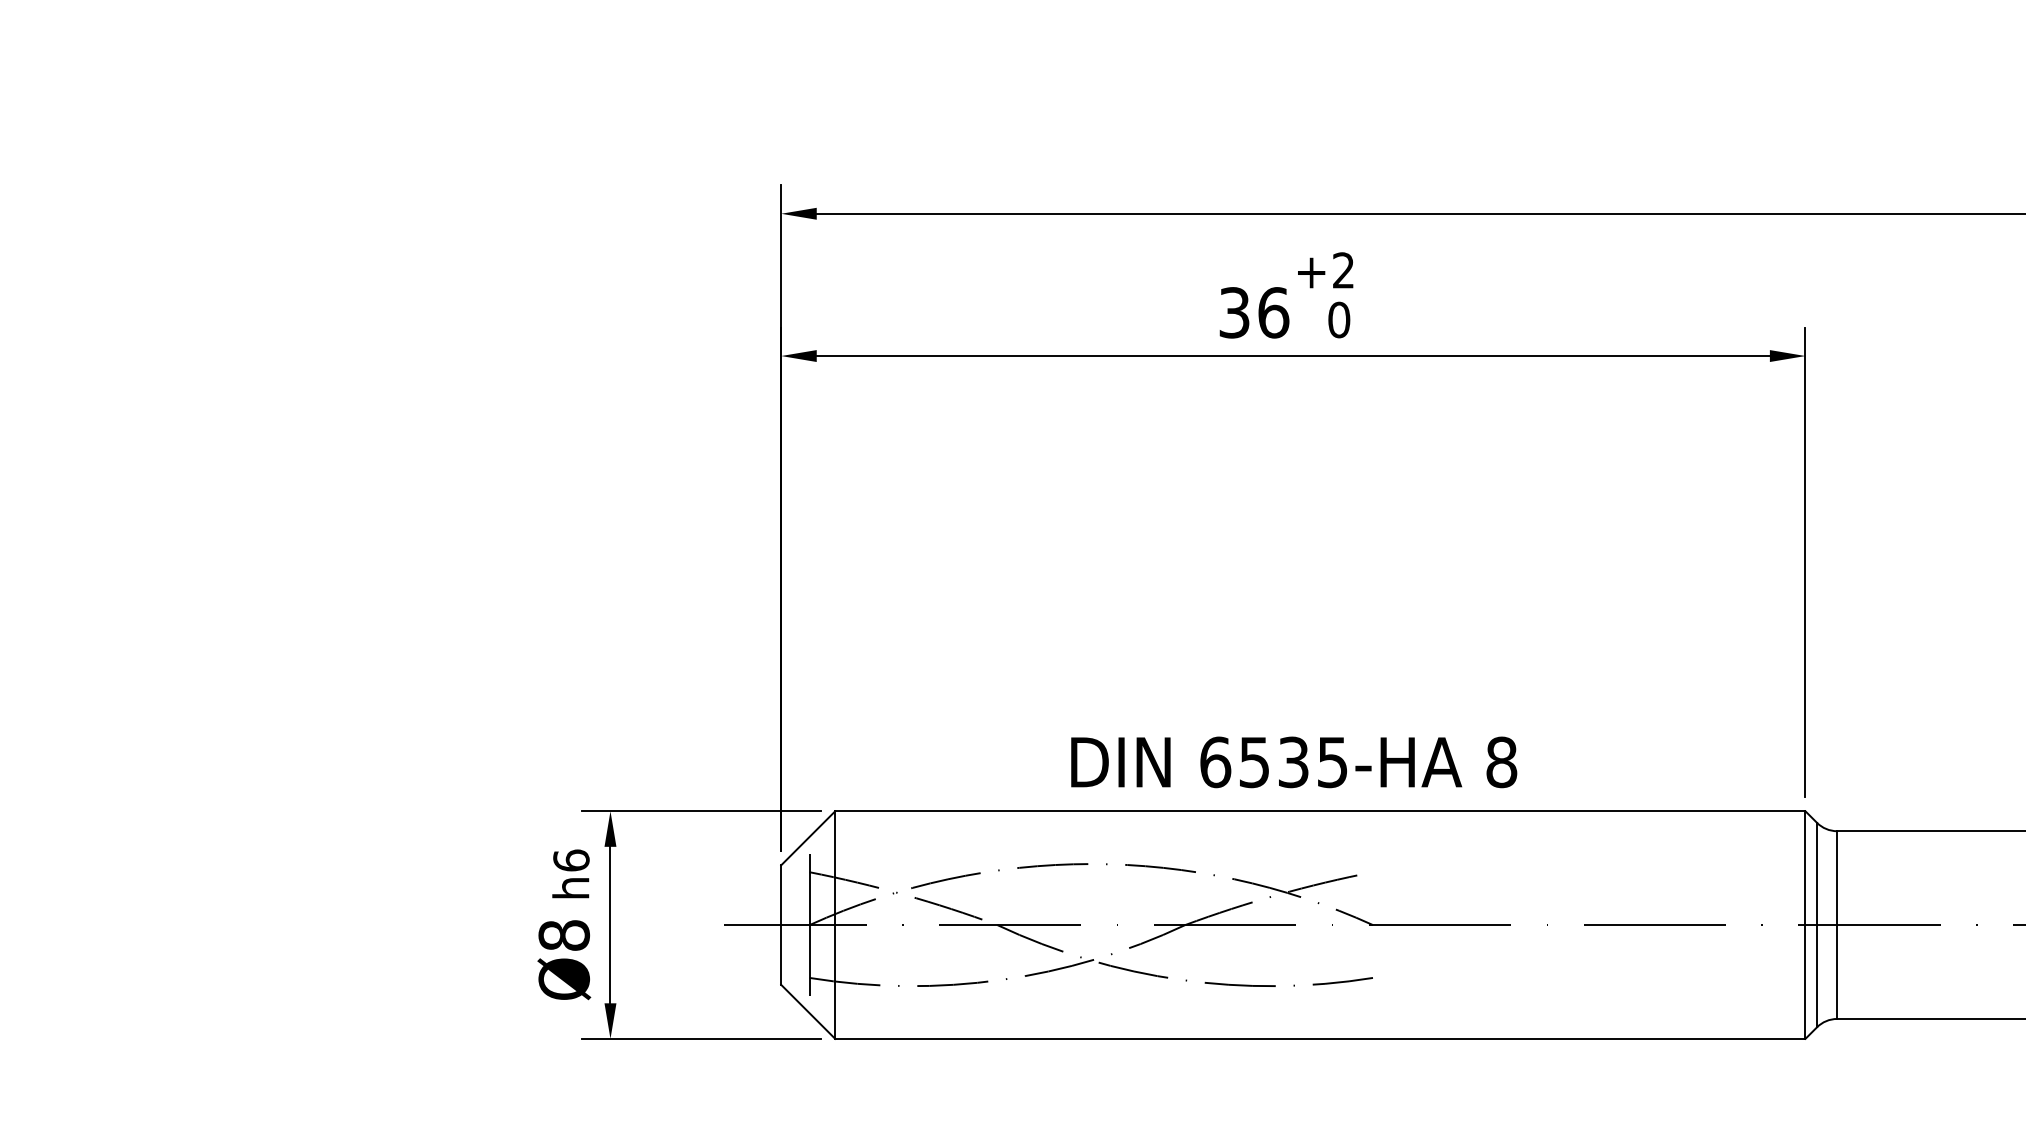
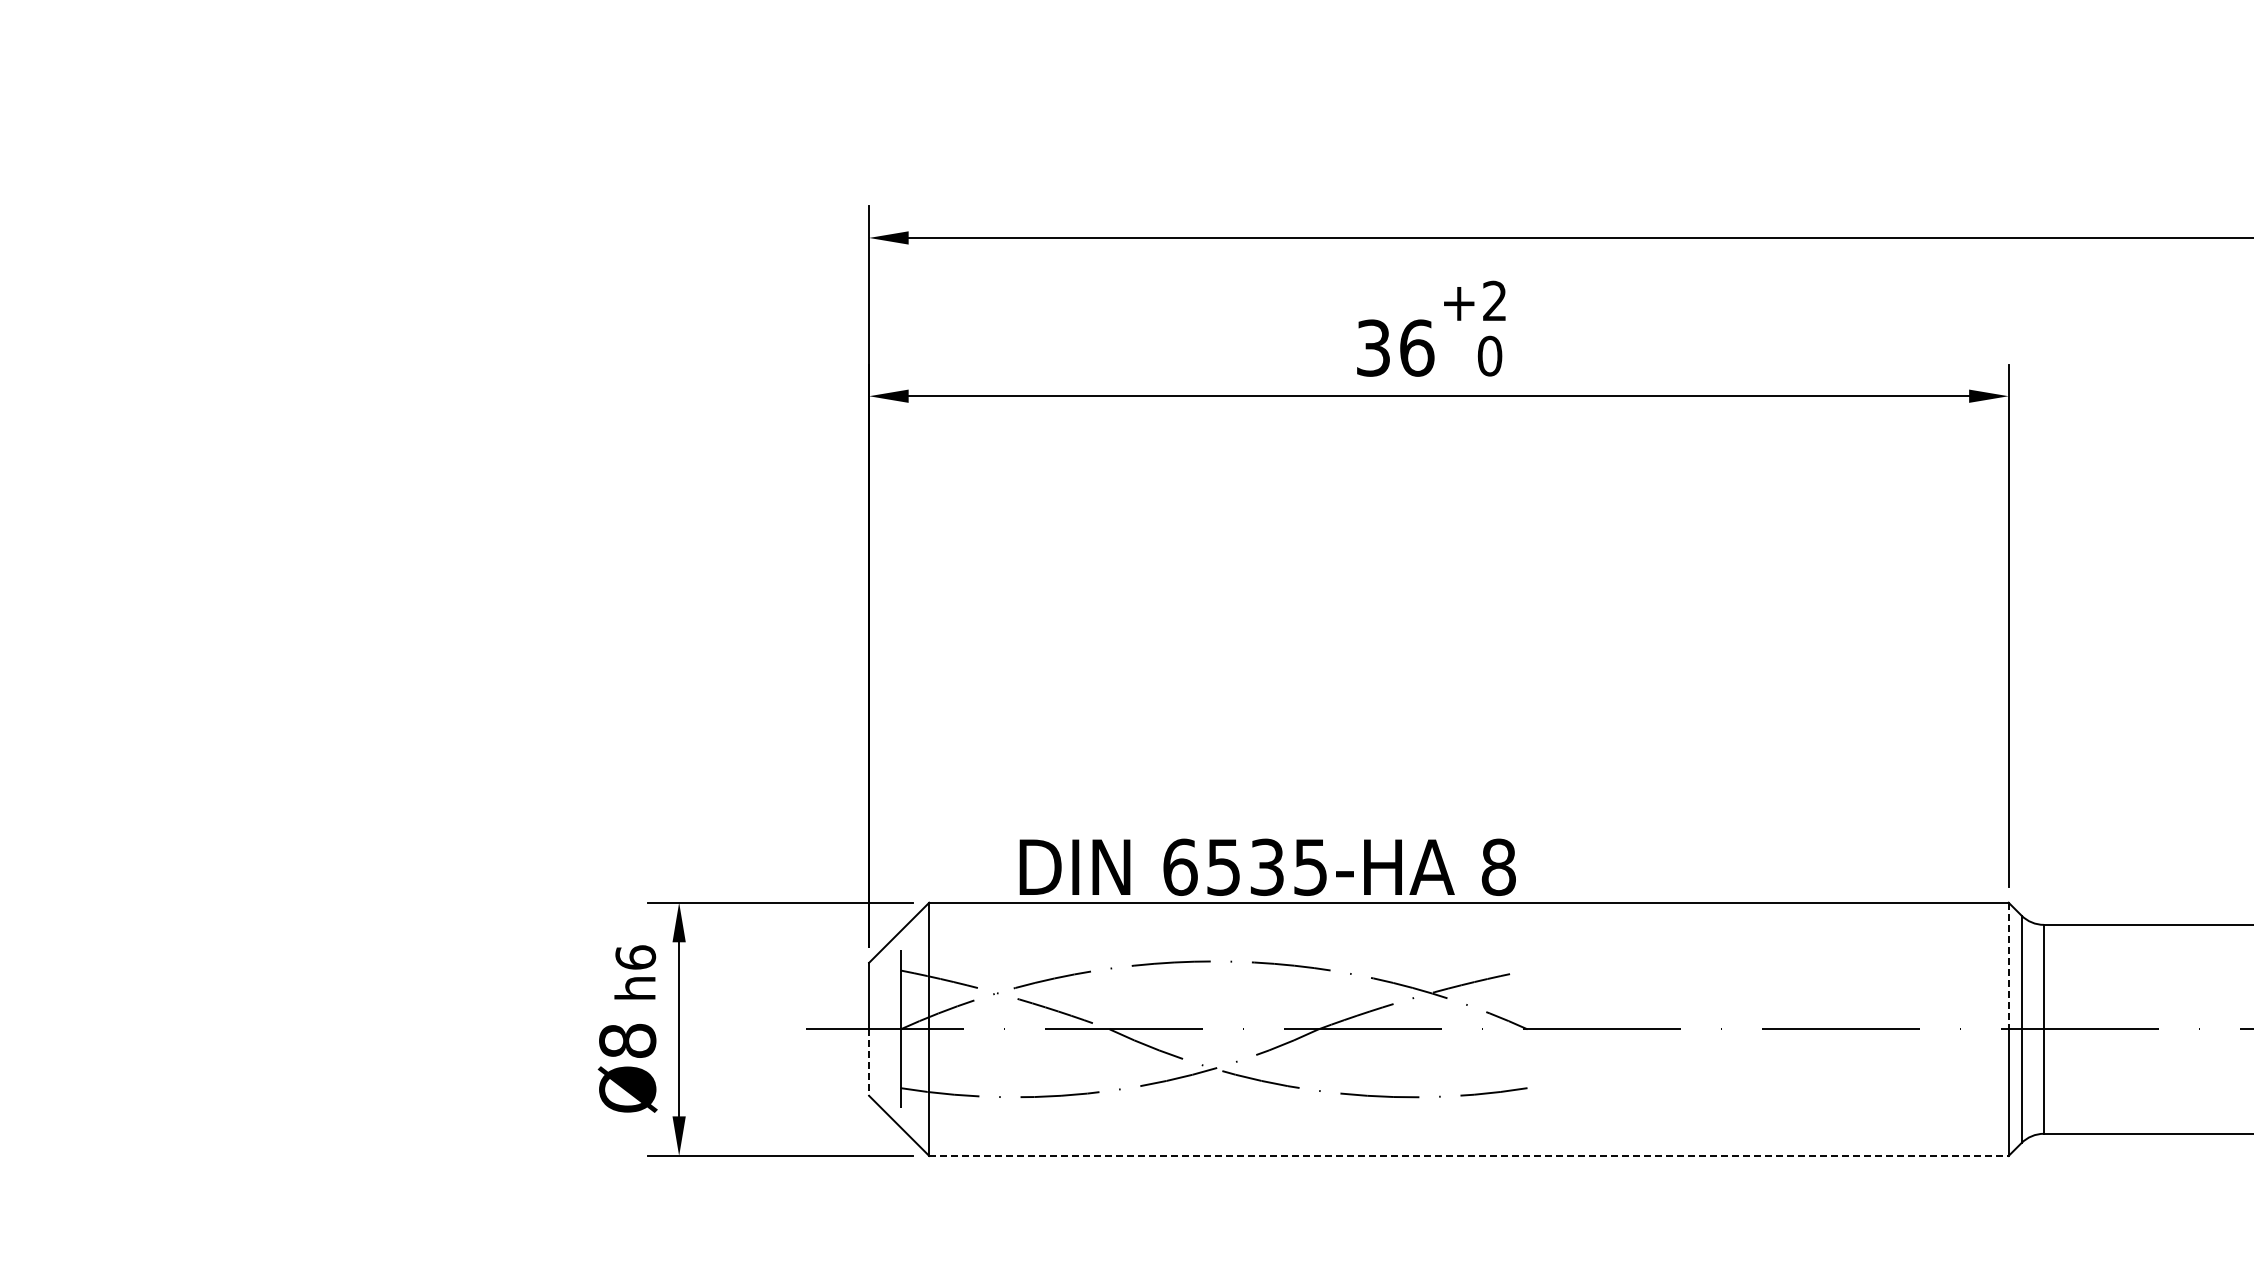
text: (1293, 761) -> (1267, 866), moved
line: (1805, 868) -> (2008, 966), solid -> dashed
line: (781, 955) -> (869, 1063), solid -> dashed
line: (1319, 1038) -> (1468, 1155), solid -> dashed

